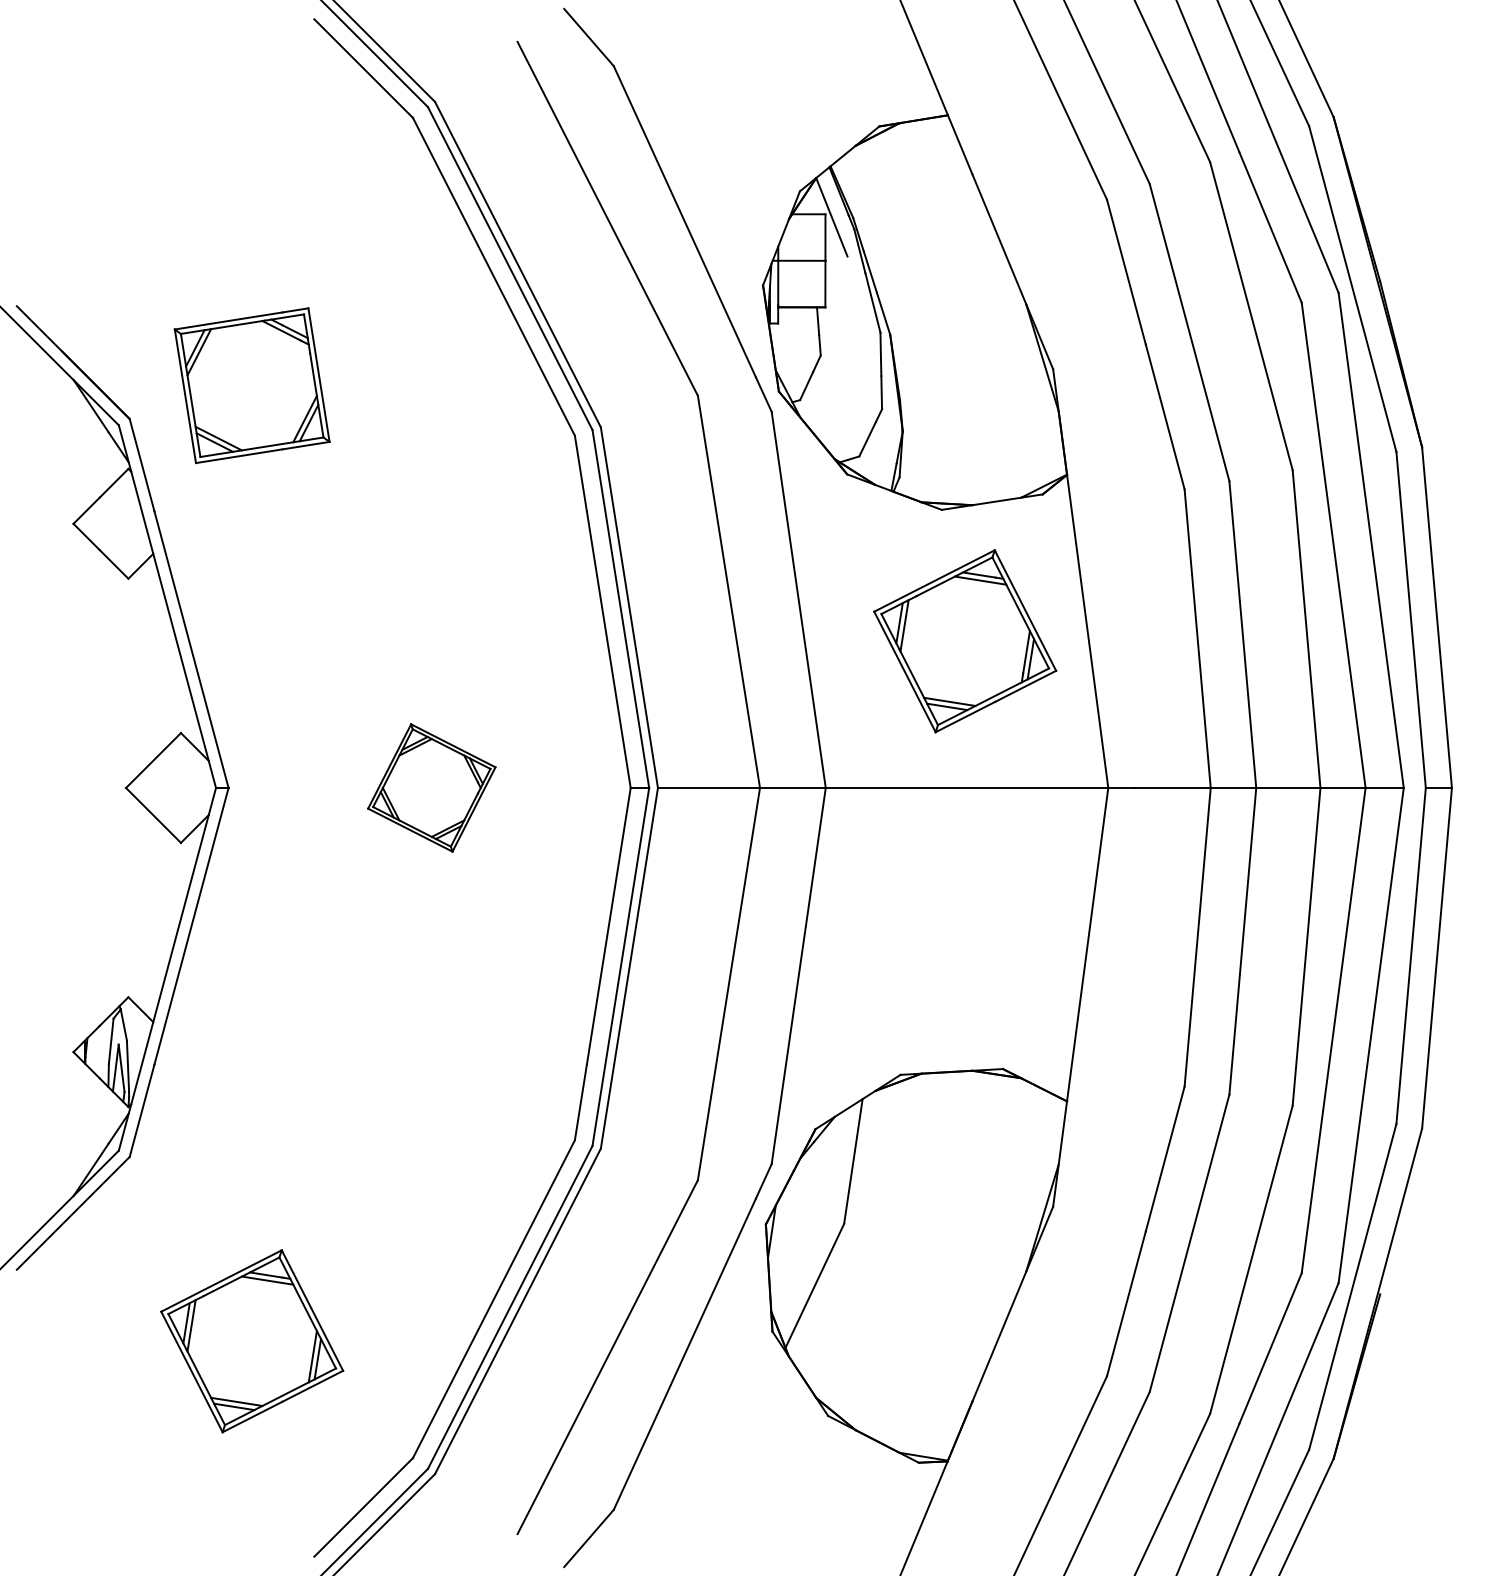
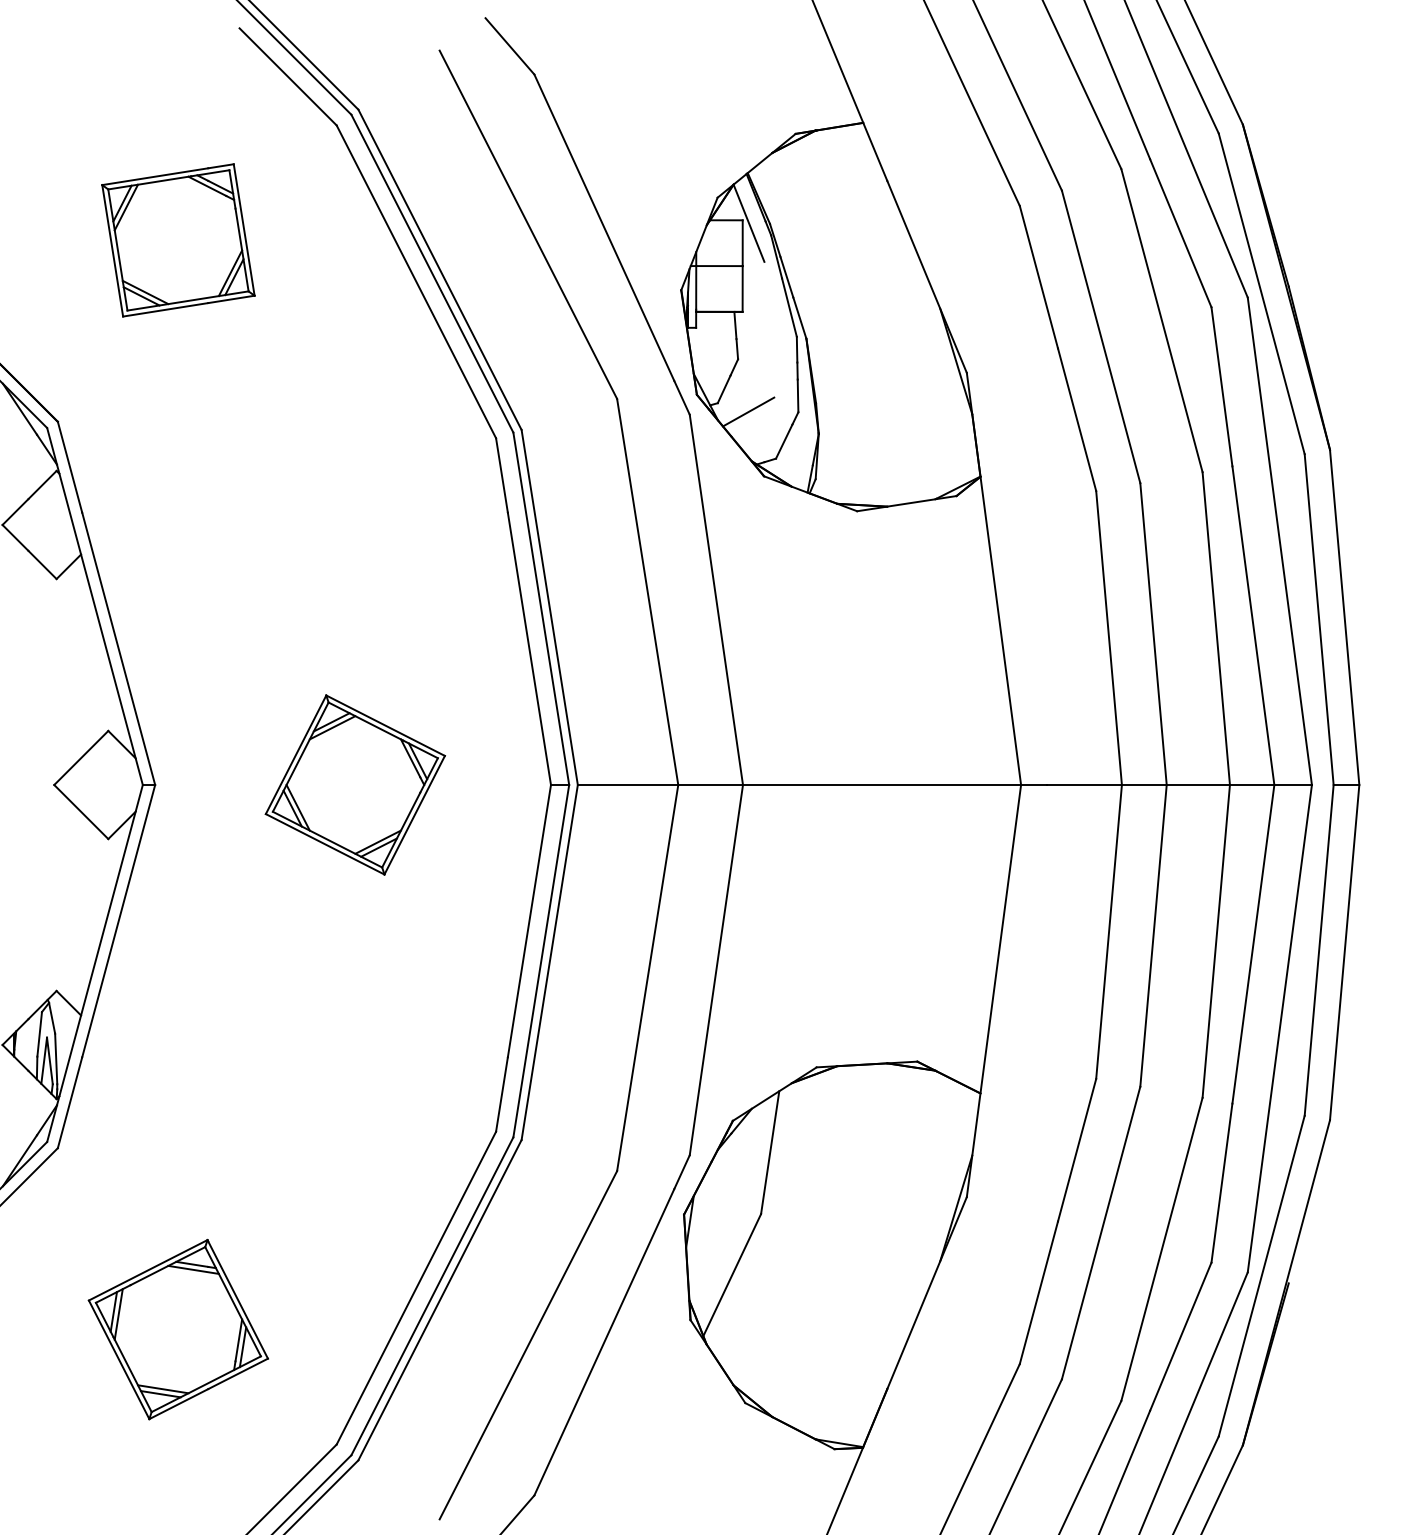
part: (251, 385) -> (177, 240), moved
line: (831, 408) -> (748, 411), added
part: (965, 641) -> (880, 640), removed
part: (431, 787) -> (354, 784), size x1.43

